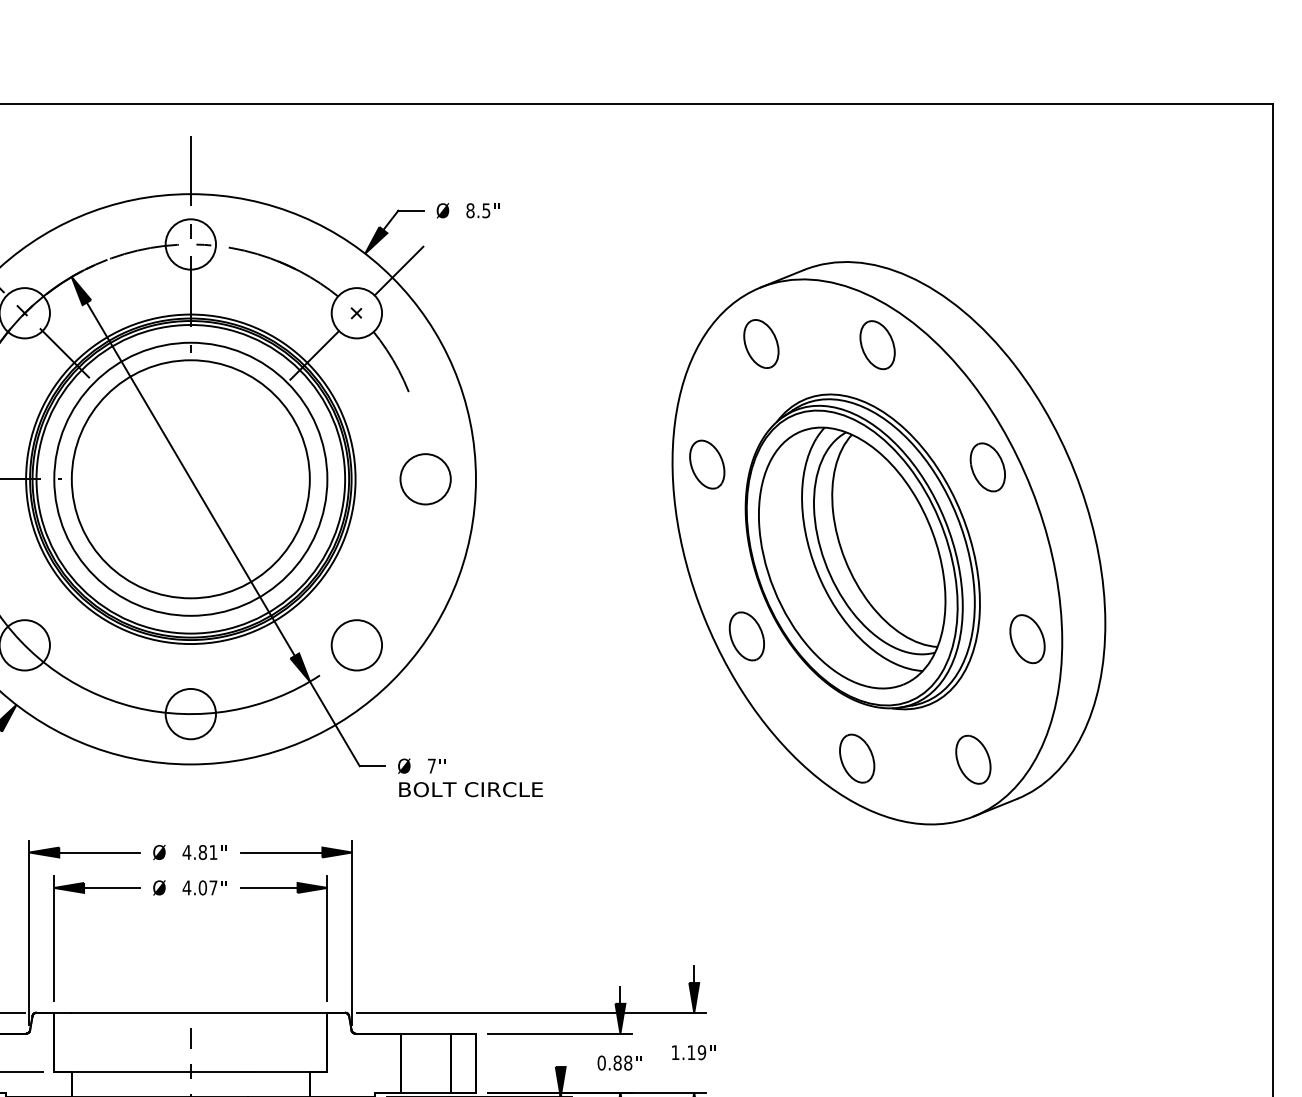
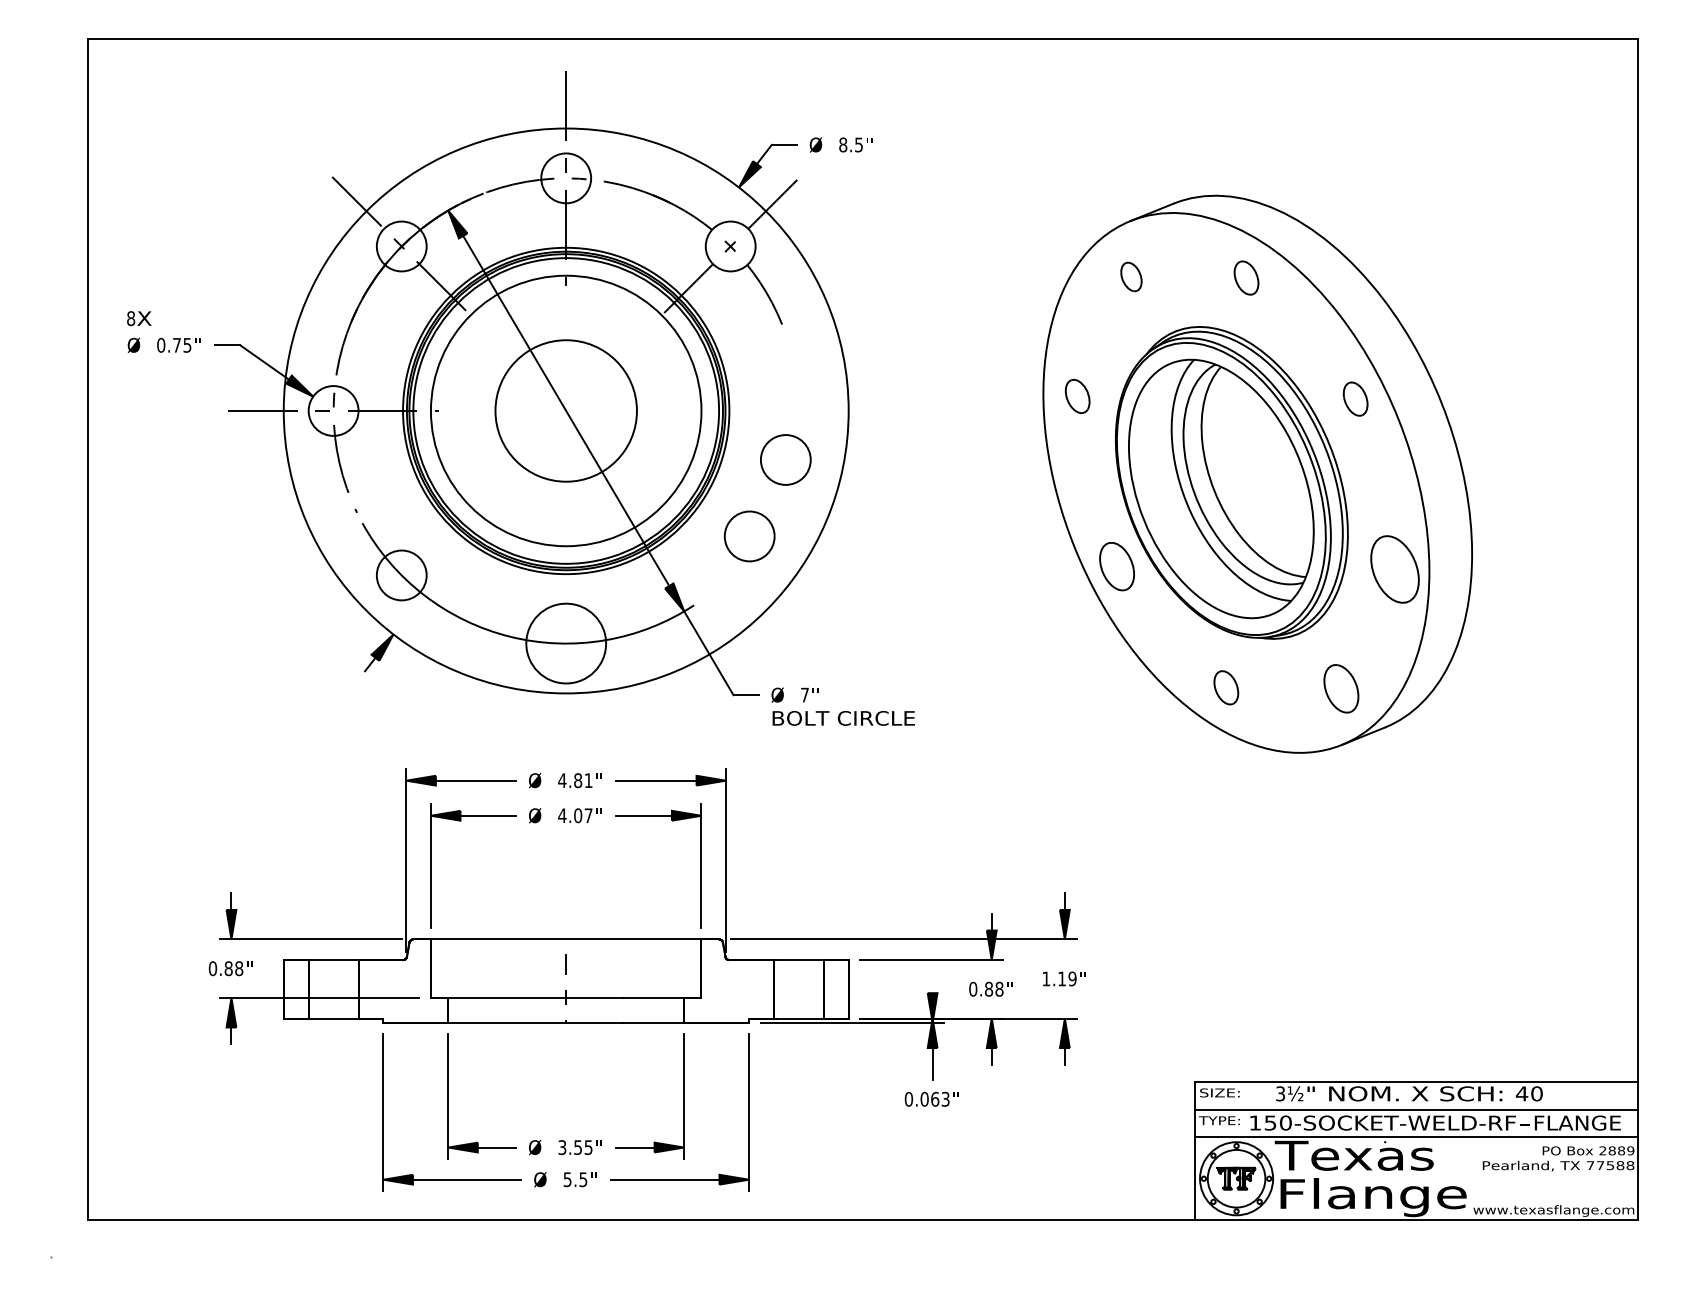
part: (761, 343) -> (1131, 276), size x0.6
part: (877, 344) -> (1246, 277), size x0.7
part: (706, 464) -> (1077, 396), size x0.7
part: (987, 466) -> (1355, 398), size x0.7
circle: (191, 478) -> (566, 410), size x0.6
circle: (425, 478) -> (785, 459), moved
part: (1026, 638) -> (1394, 568), size x1.4
circle: (356, 645) -> (749, 536), moved
circle: (191, 714) -> (566, 643), size x1.6
part: (857, 758) -> (1226, 687), size x0.7

